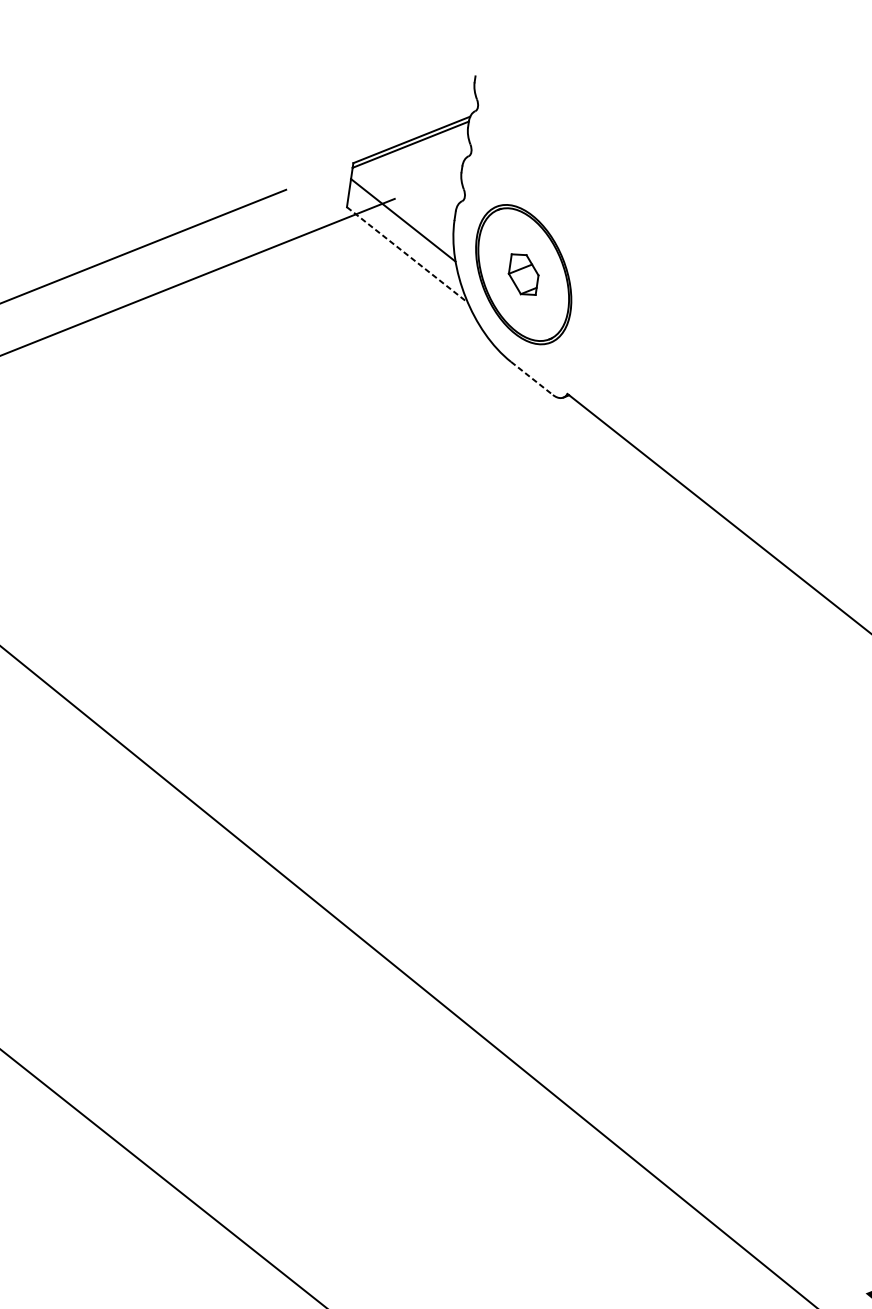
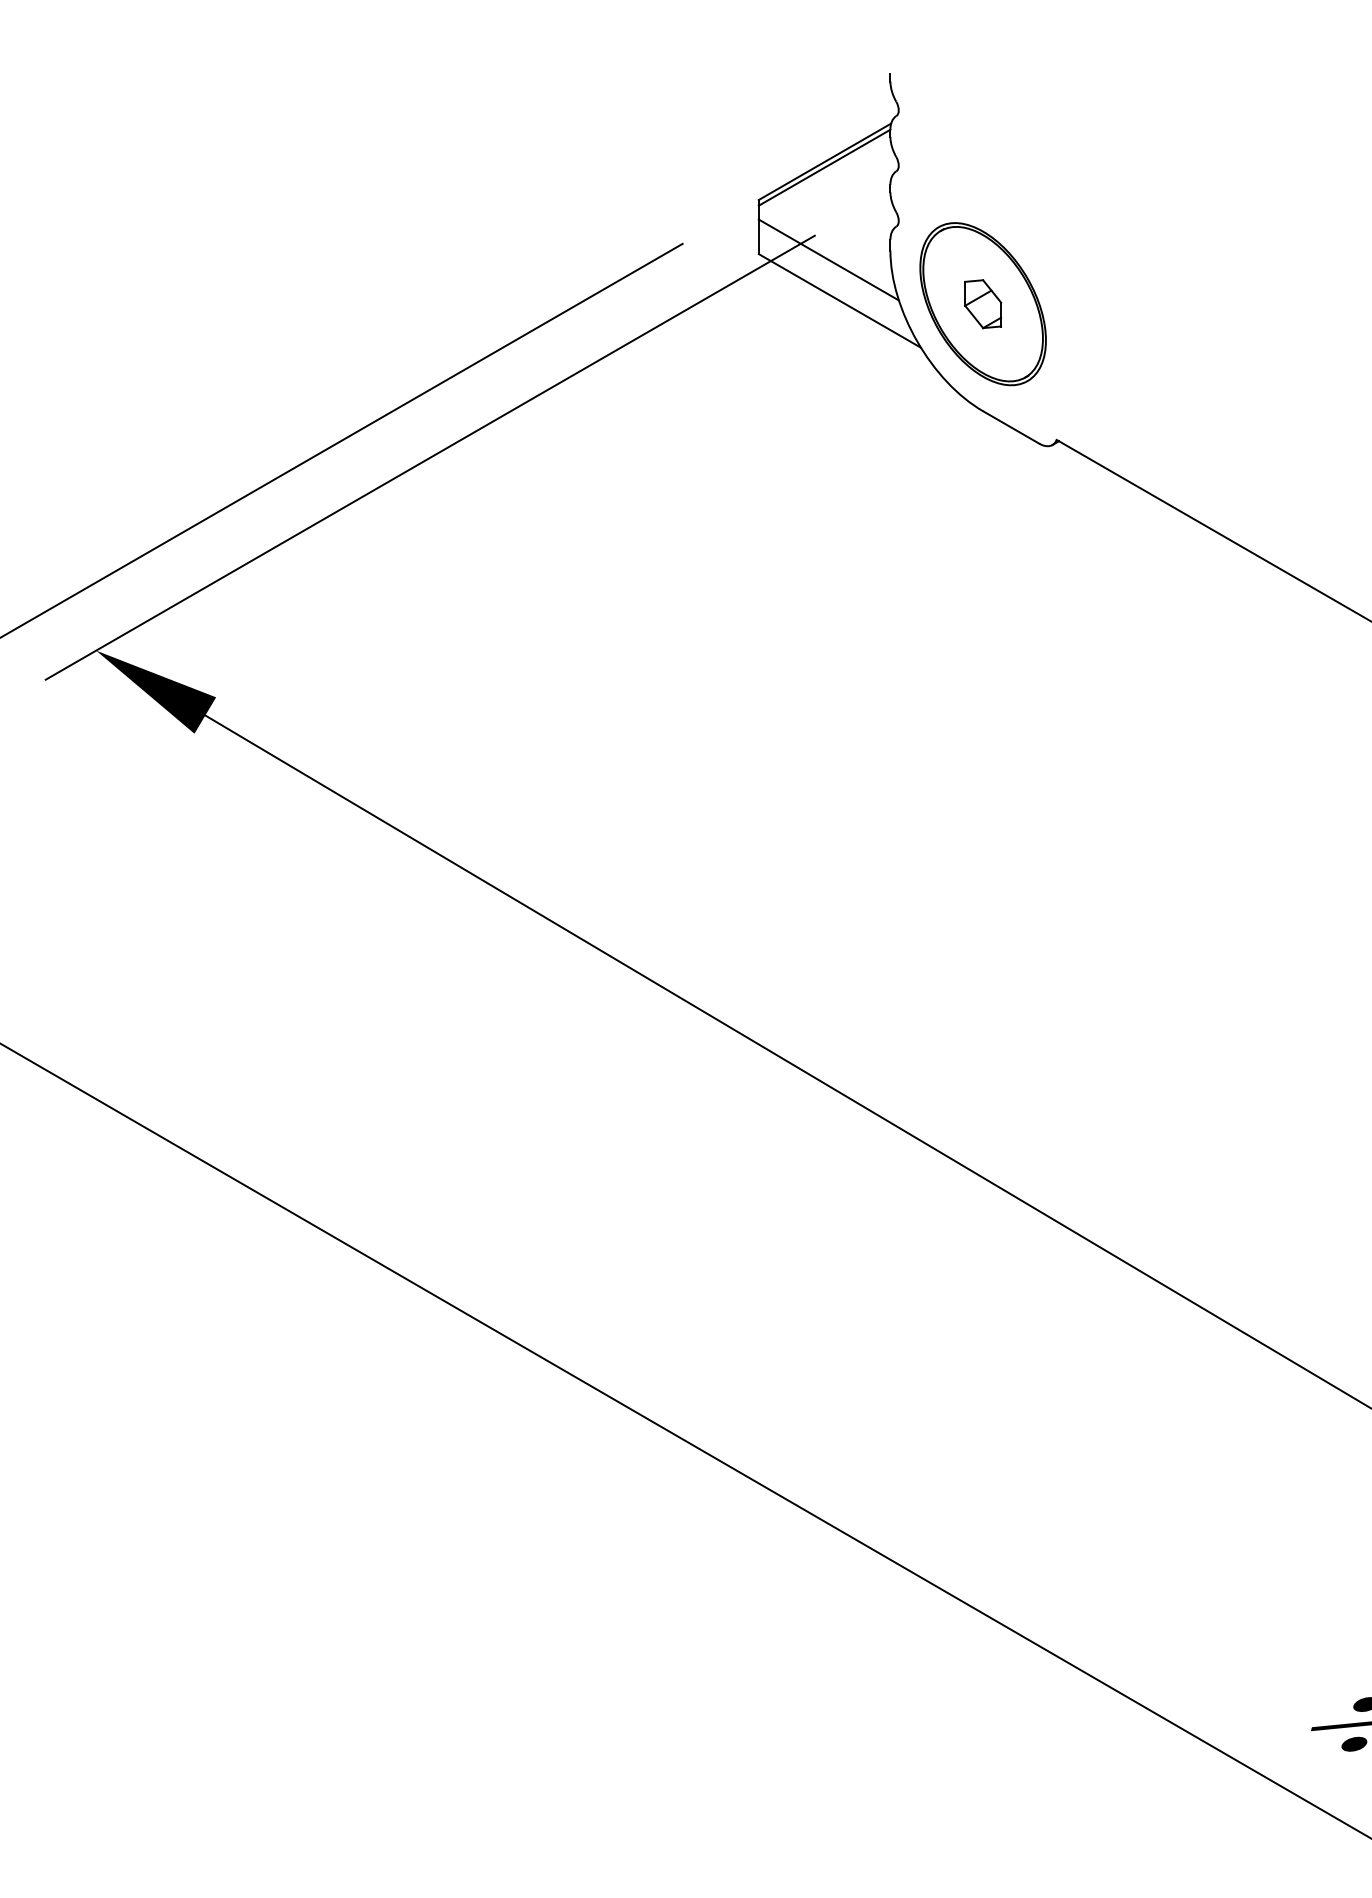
line: (407, 254) -> (839, 300), dashed -> solid
line: (532, 378) -> (1011, 427), dashed -> solid

